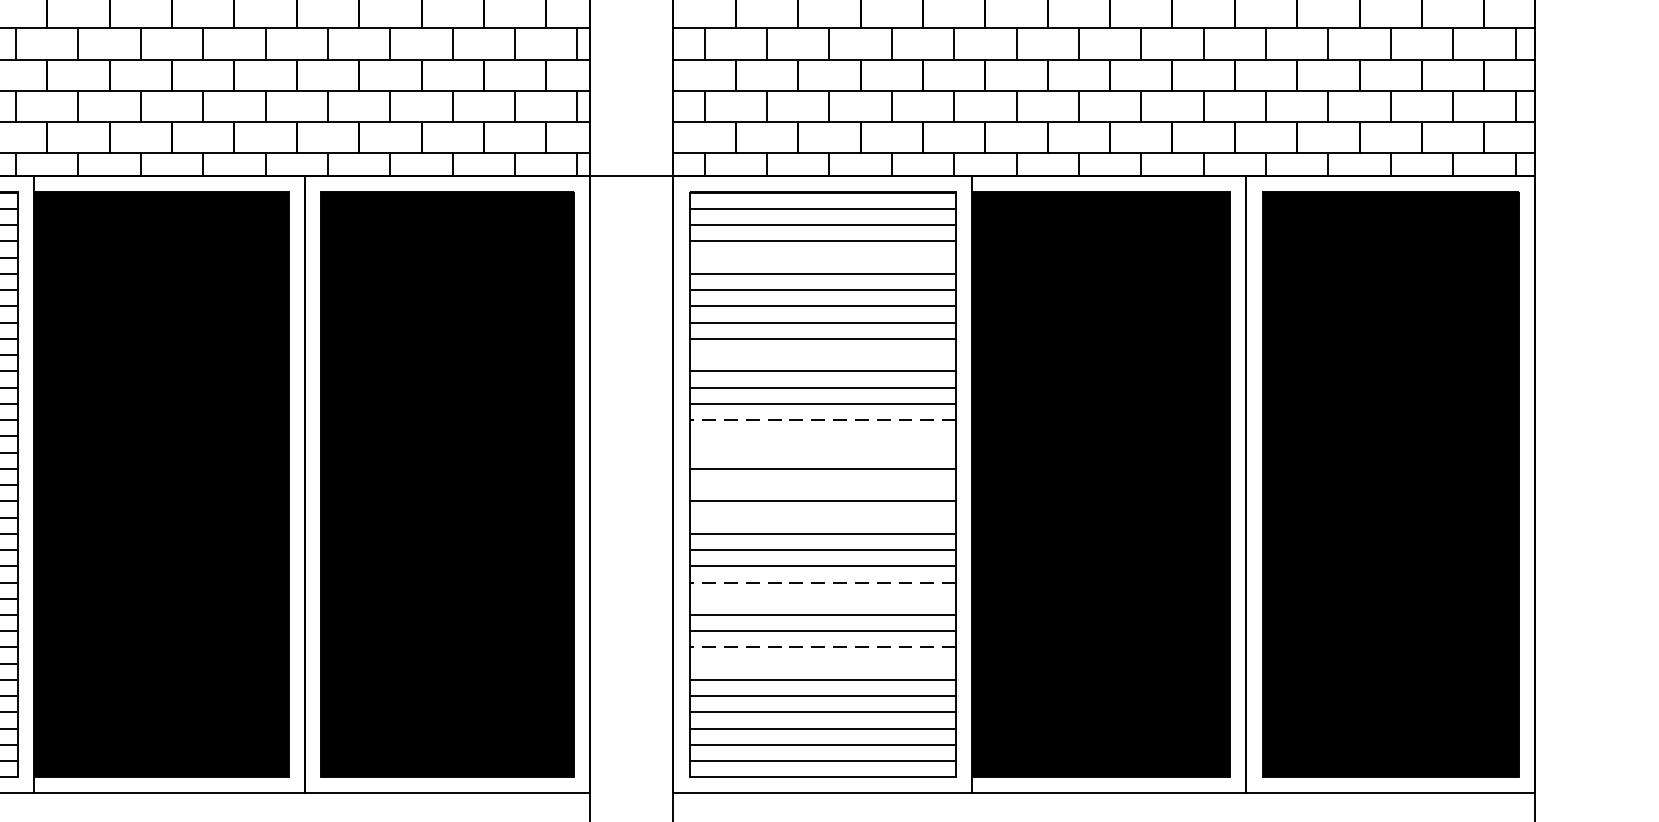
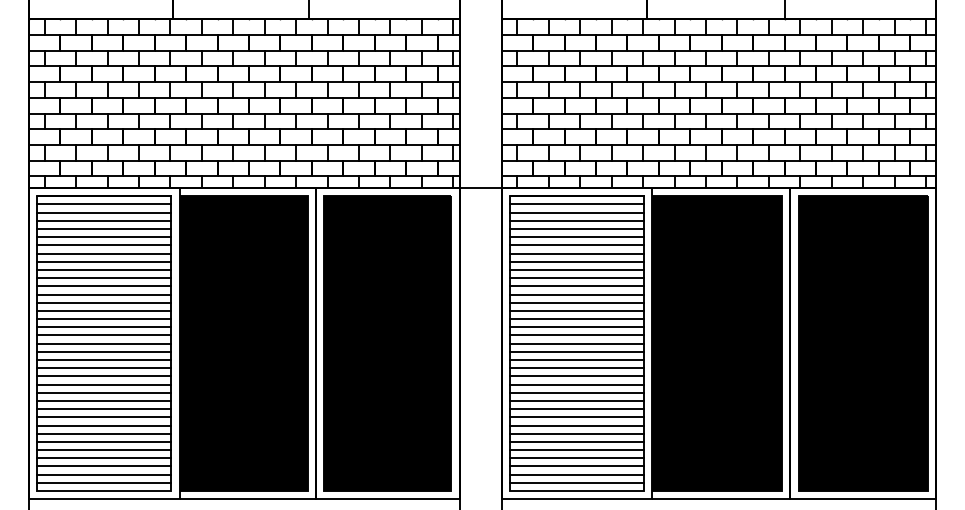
line: (821, 258) -> (576, 229), added
line: (821, 355) -> (576, 278), added
line: (821, 419) -> (576, 310), dashed -> solid
line: (821, 437) -> (576, 319), added
line: (821, 452) -> (576, 327), added
line: (821, 484) -> (576, 343), added
line: (821, 518) -> (576, 360), added
line: (821, 581) -> (576, 392), dashed -> solid
line: (821, 597) -> (576, 400), added
line: (821, 647) -> (576, 425), dashed -> solid
line: (821, 663) -> (576, 433), added

